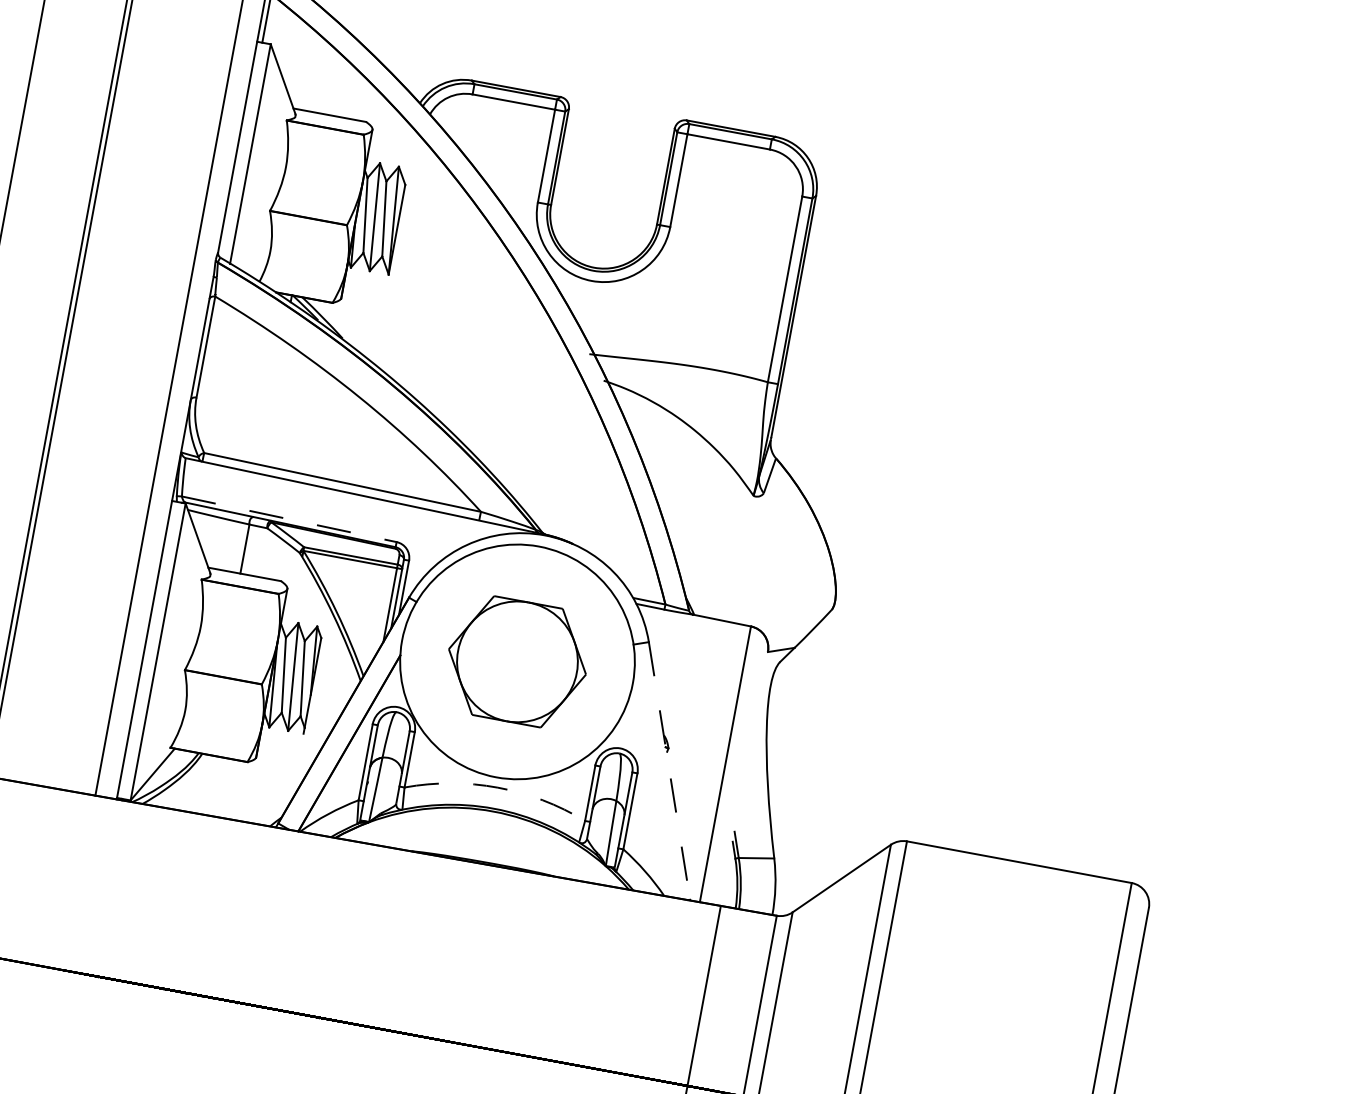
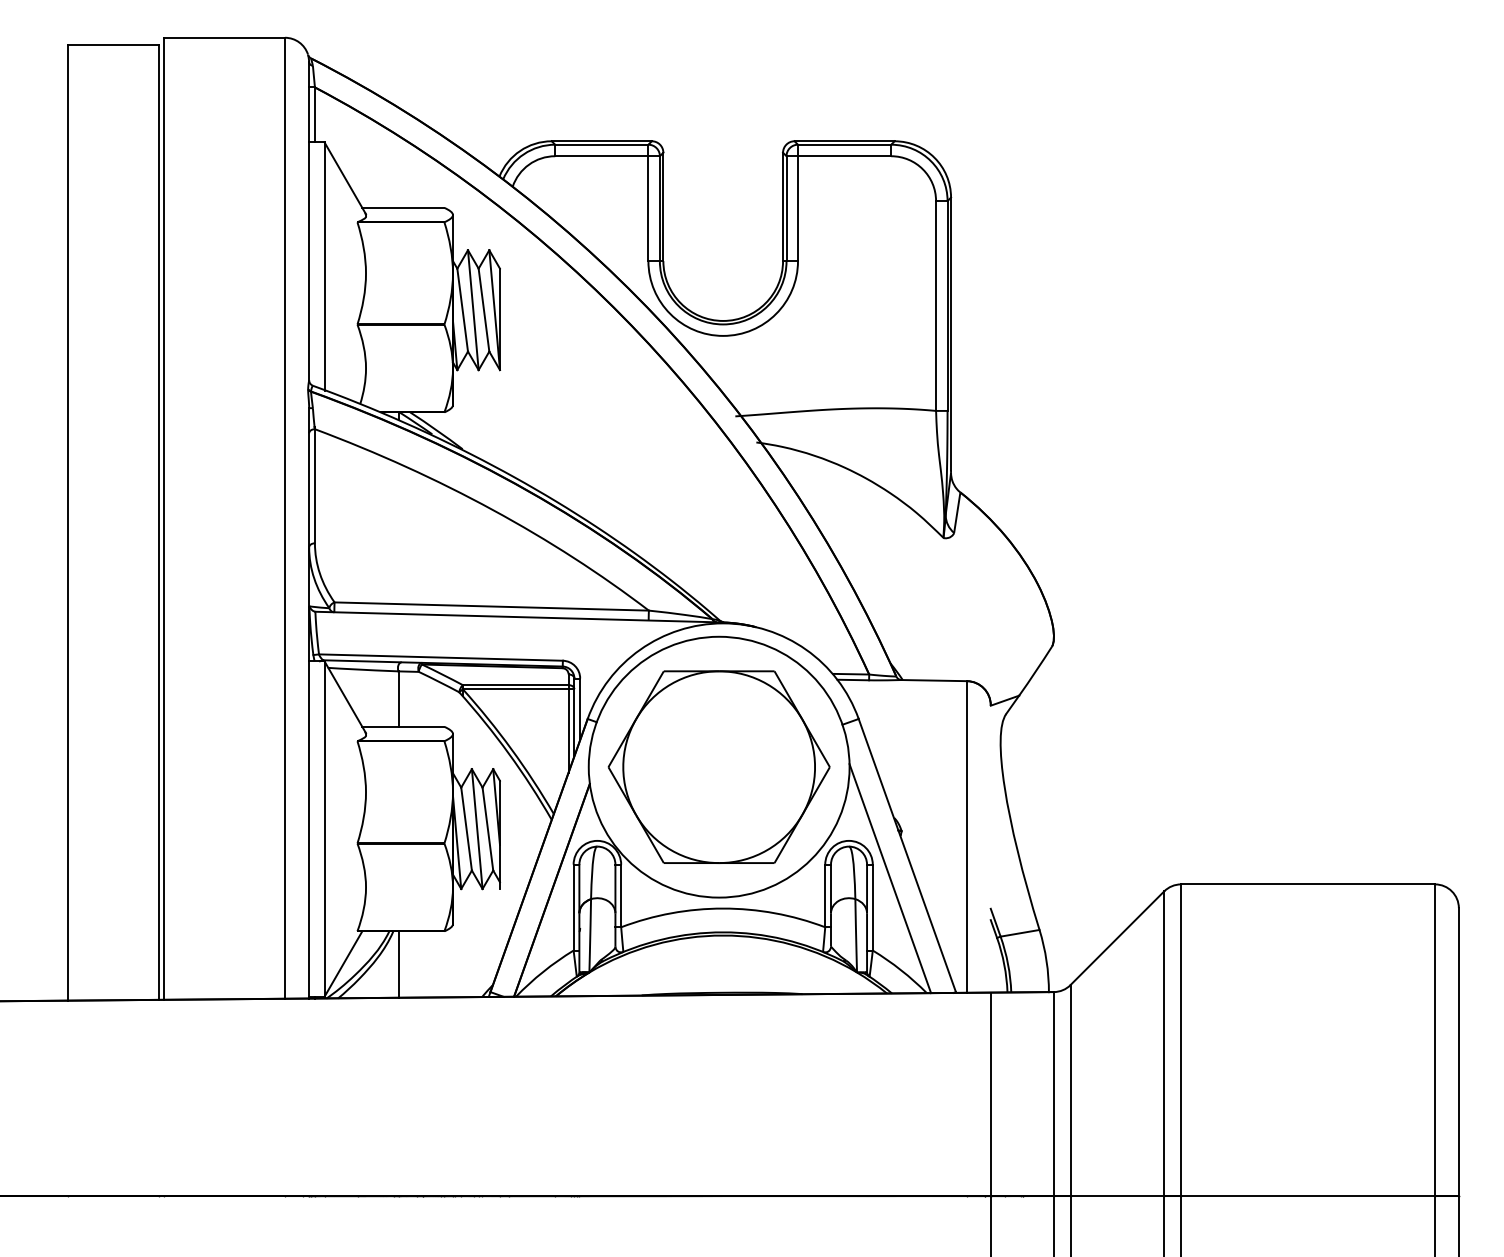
line: (288, 519) -> (440, 657), dashed -> solid
part: (517, 661) -> (718, 766), size x1.43
line: (669, 770) -> (907, 855), dashed -> solid
line: (201, 783) -> (398, 964), added
arc: (498, 787) -> (723, 908), dashed -> solid
line: (650, 788) -> (890, 878), added

